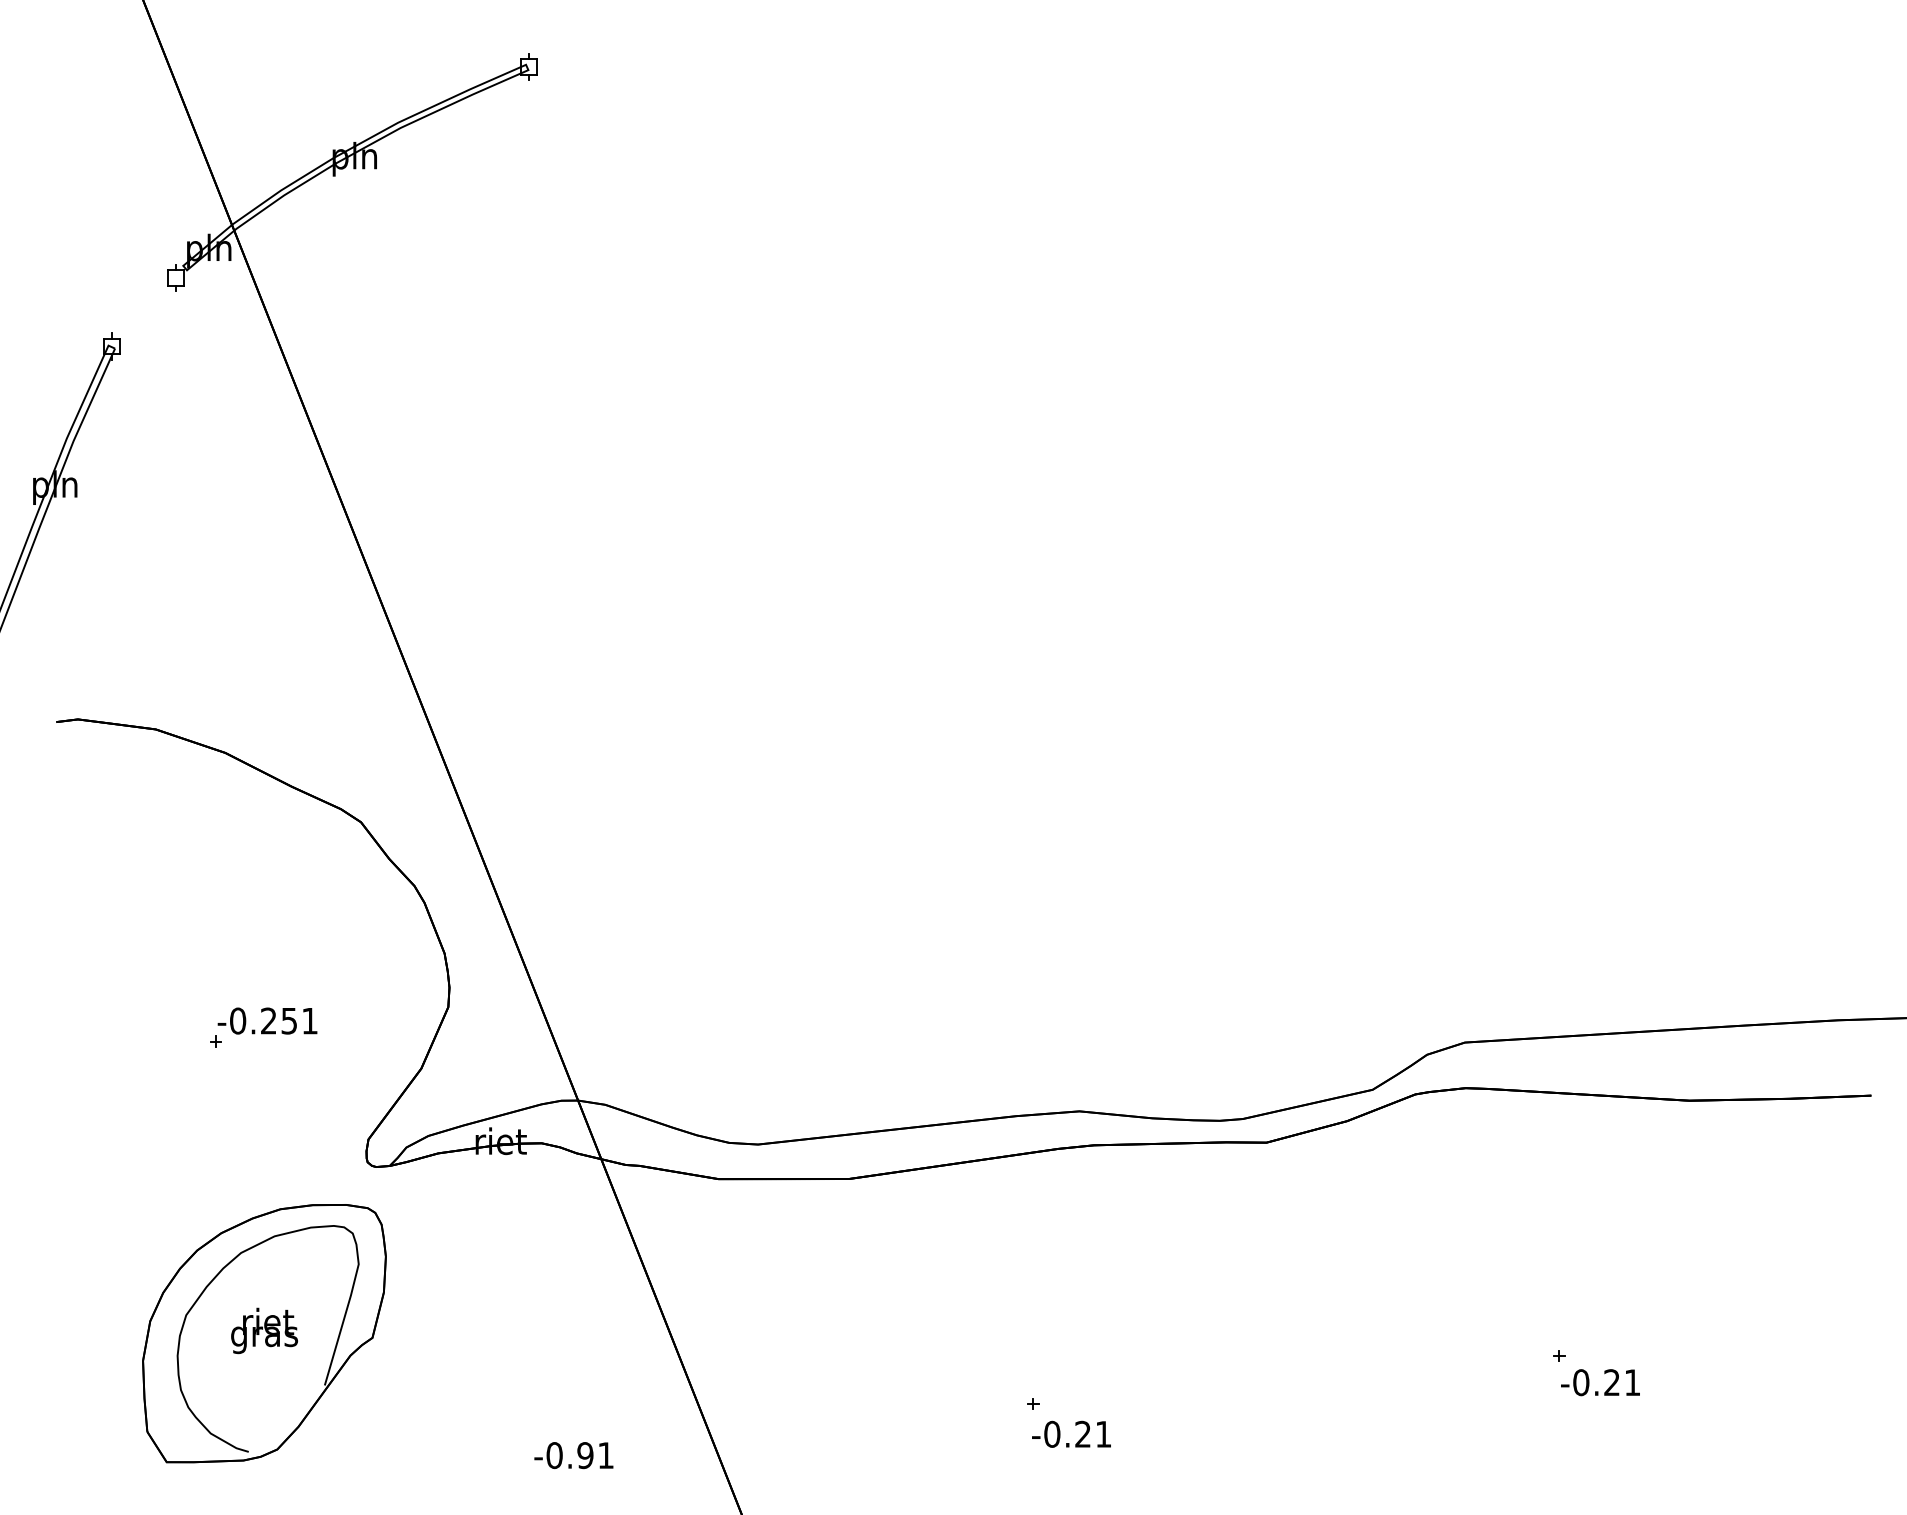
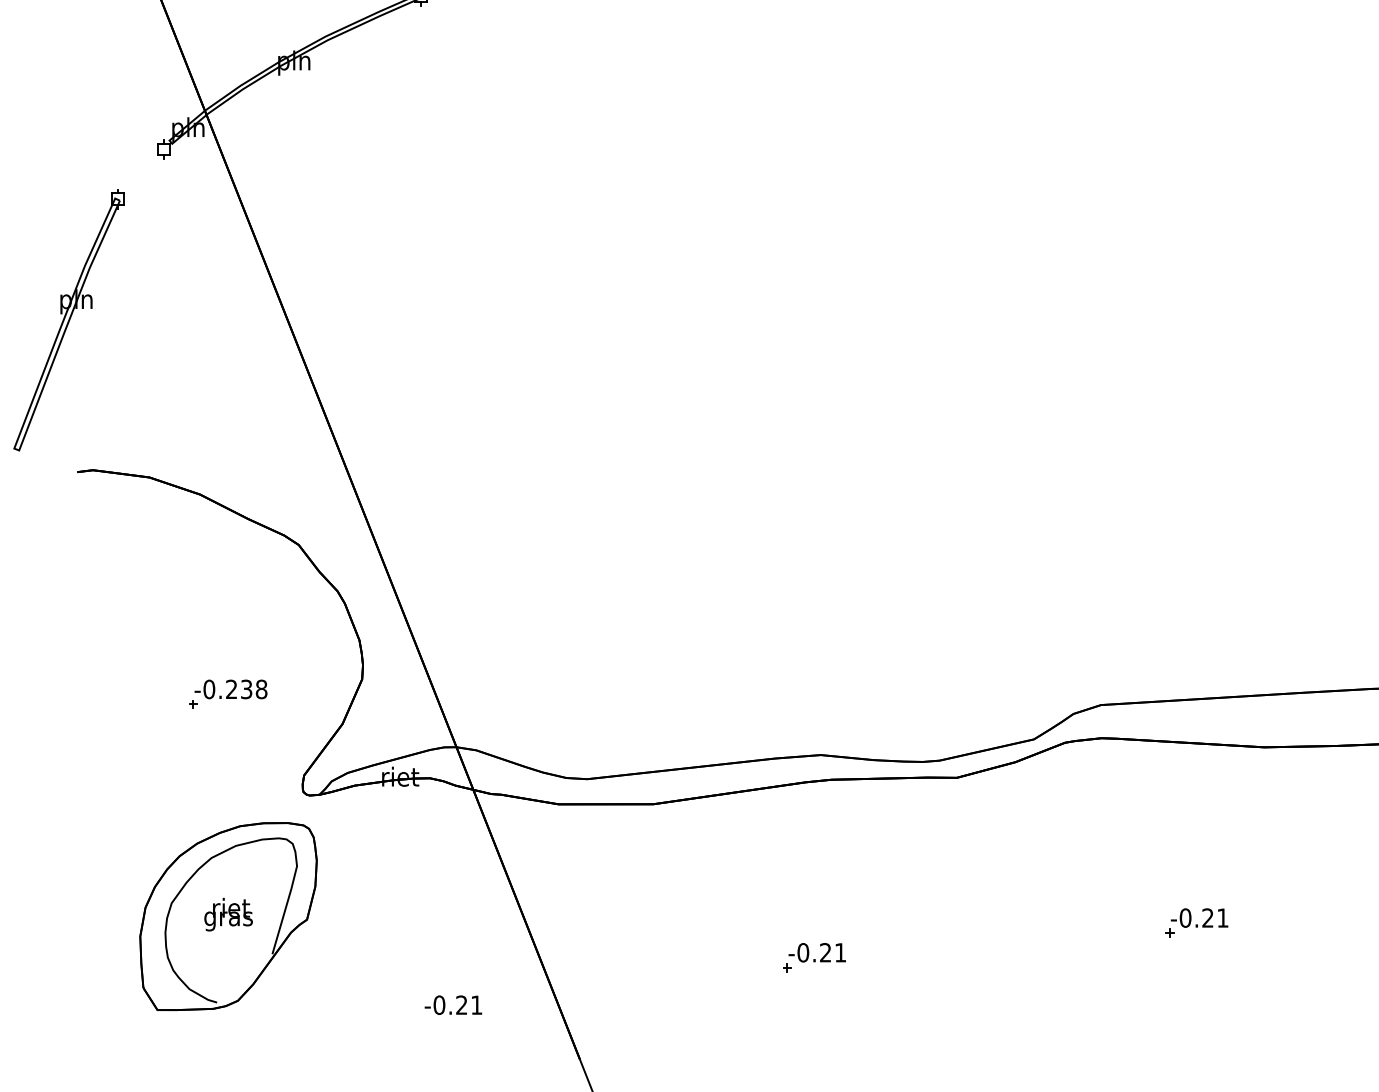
text: (300, 1020) -> (254, 689), -0.251 -> -0.238
text: (1600, 1382) -> (1199, 917), moved
text: (1071, 1433) -> (817, 952), moved
text: (585, 1455) -> (461, 1005), -0.91 -> -0.21

